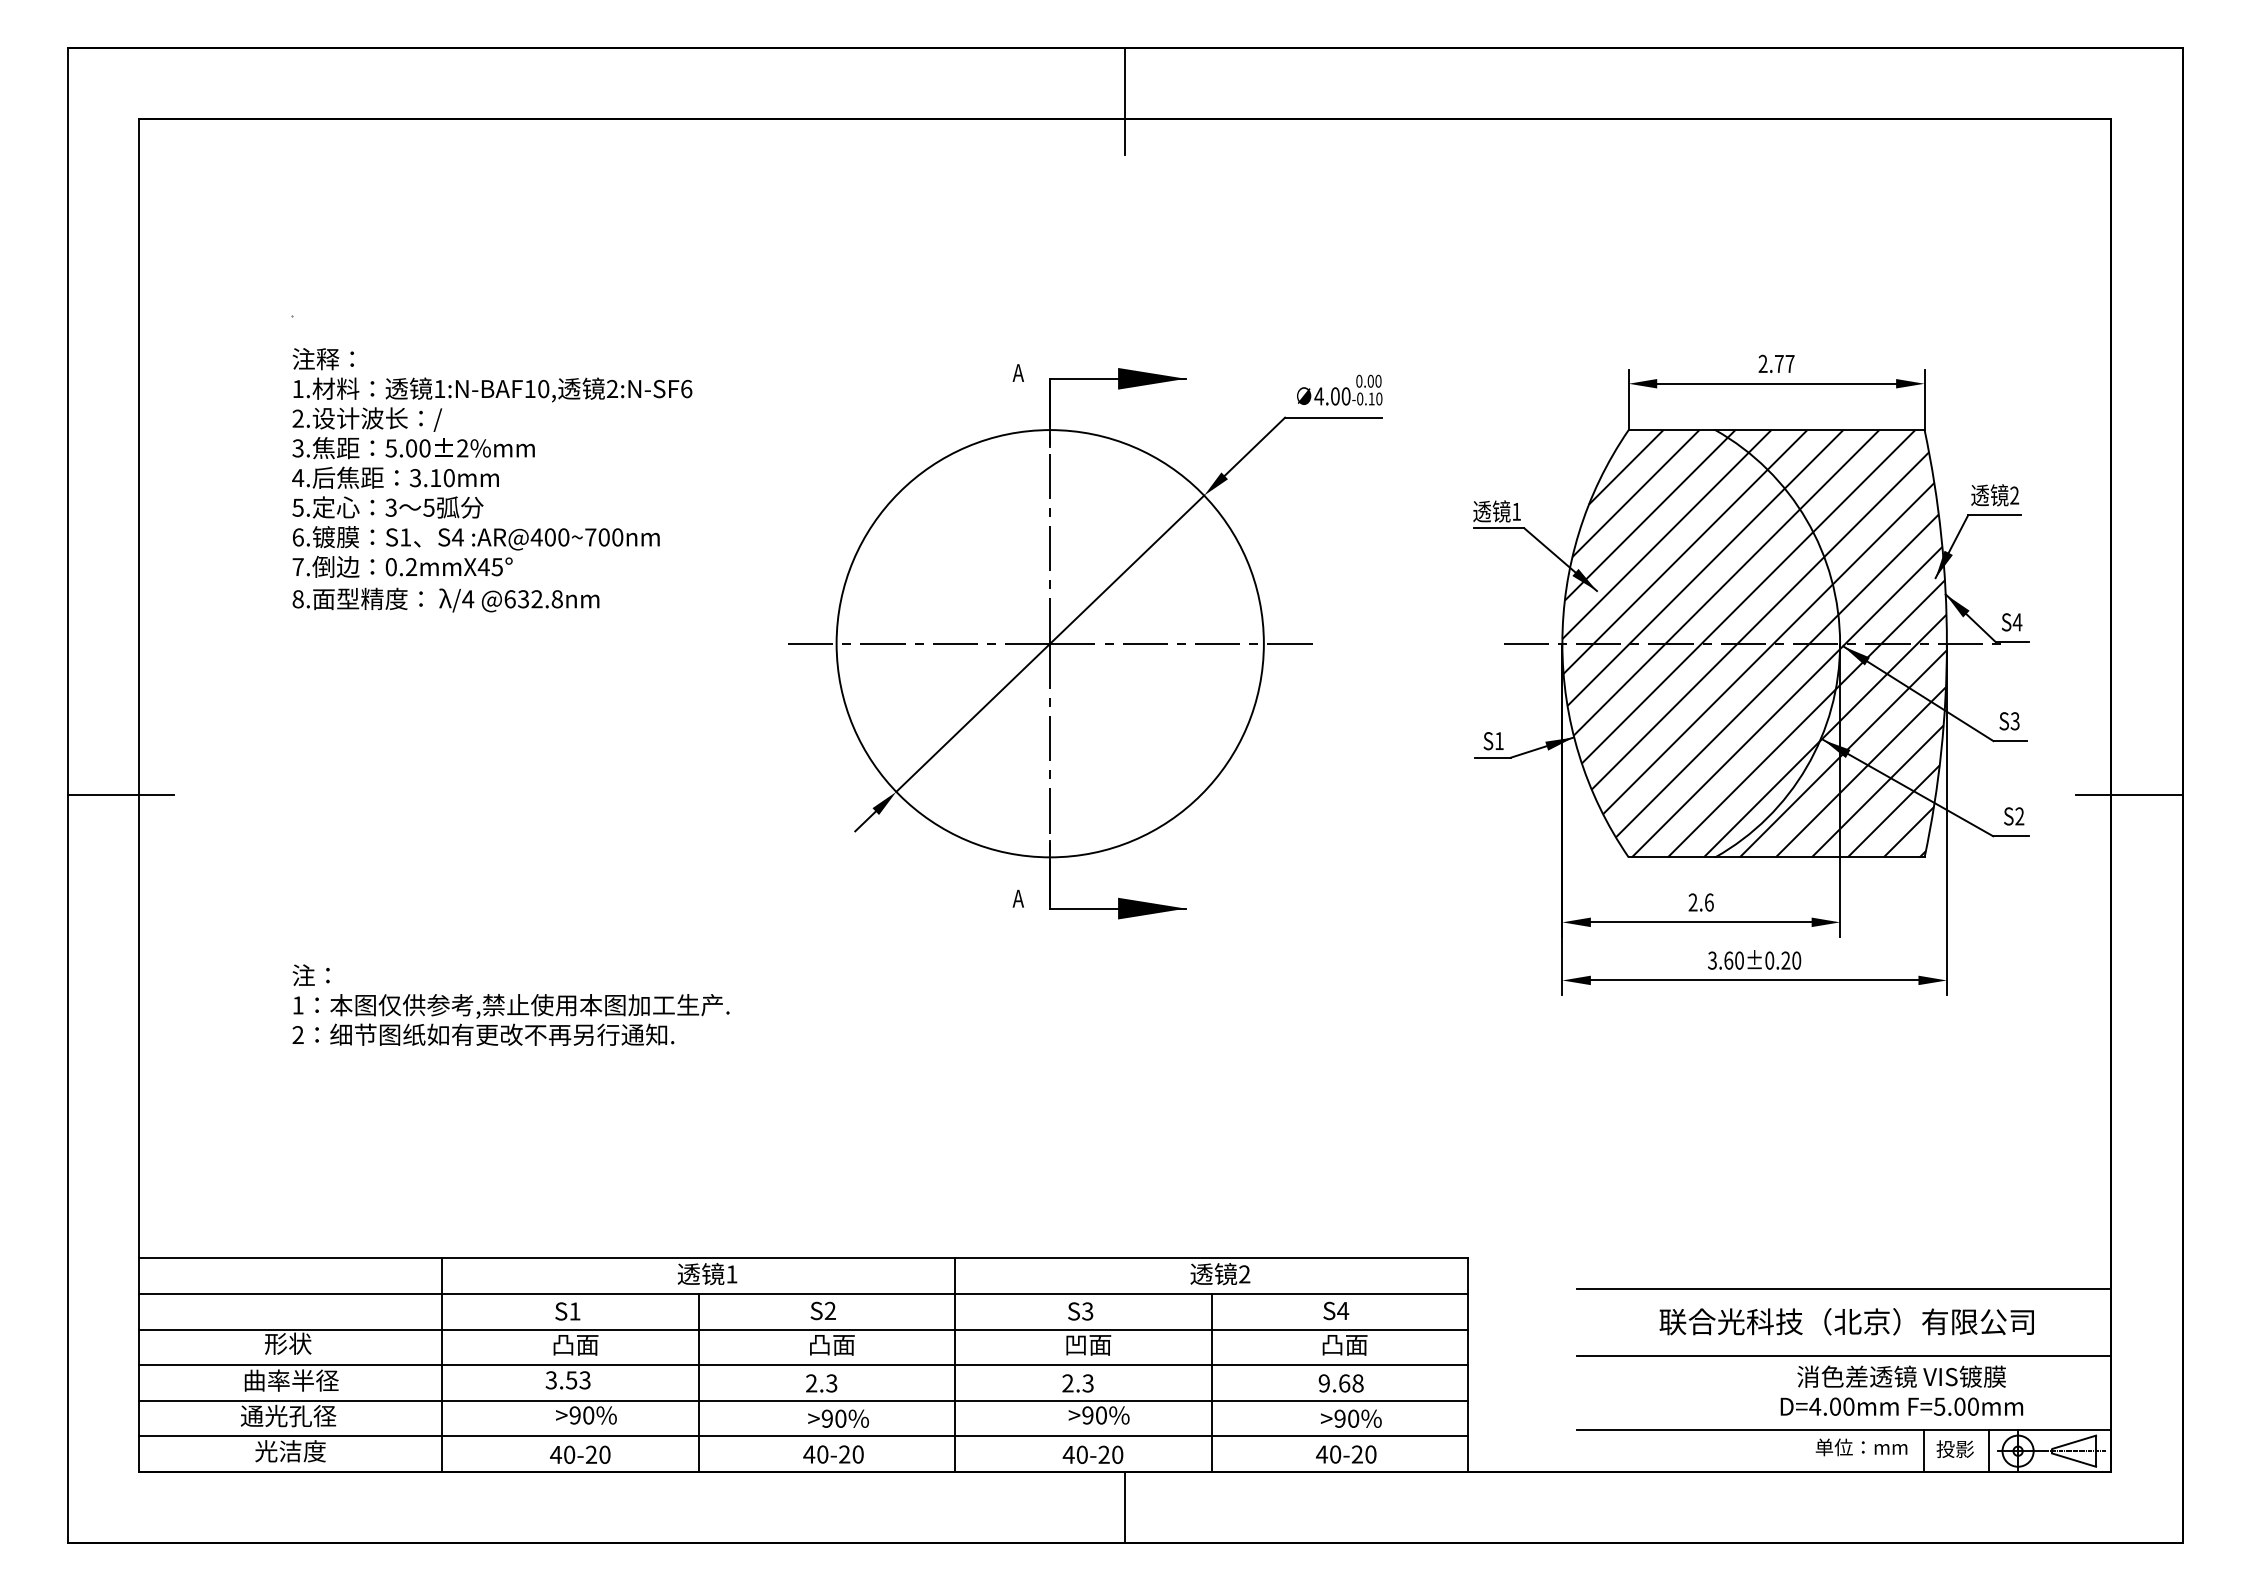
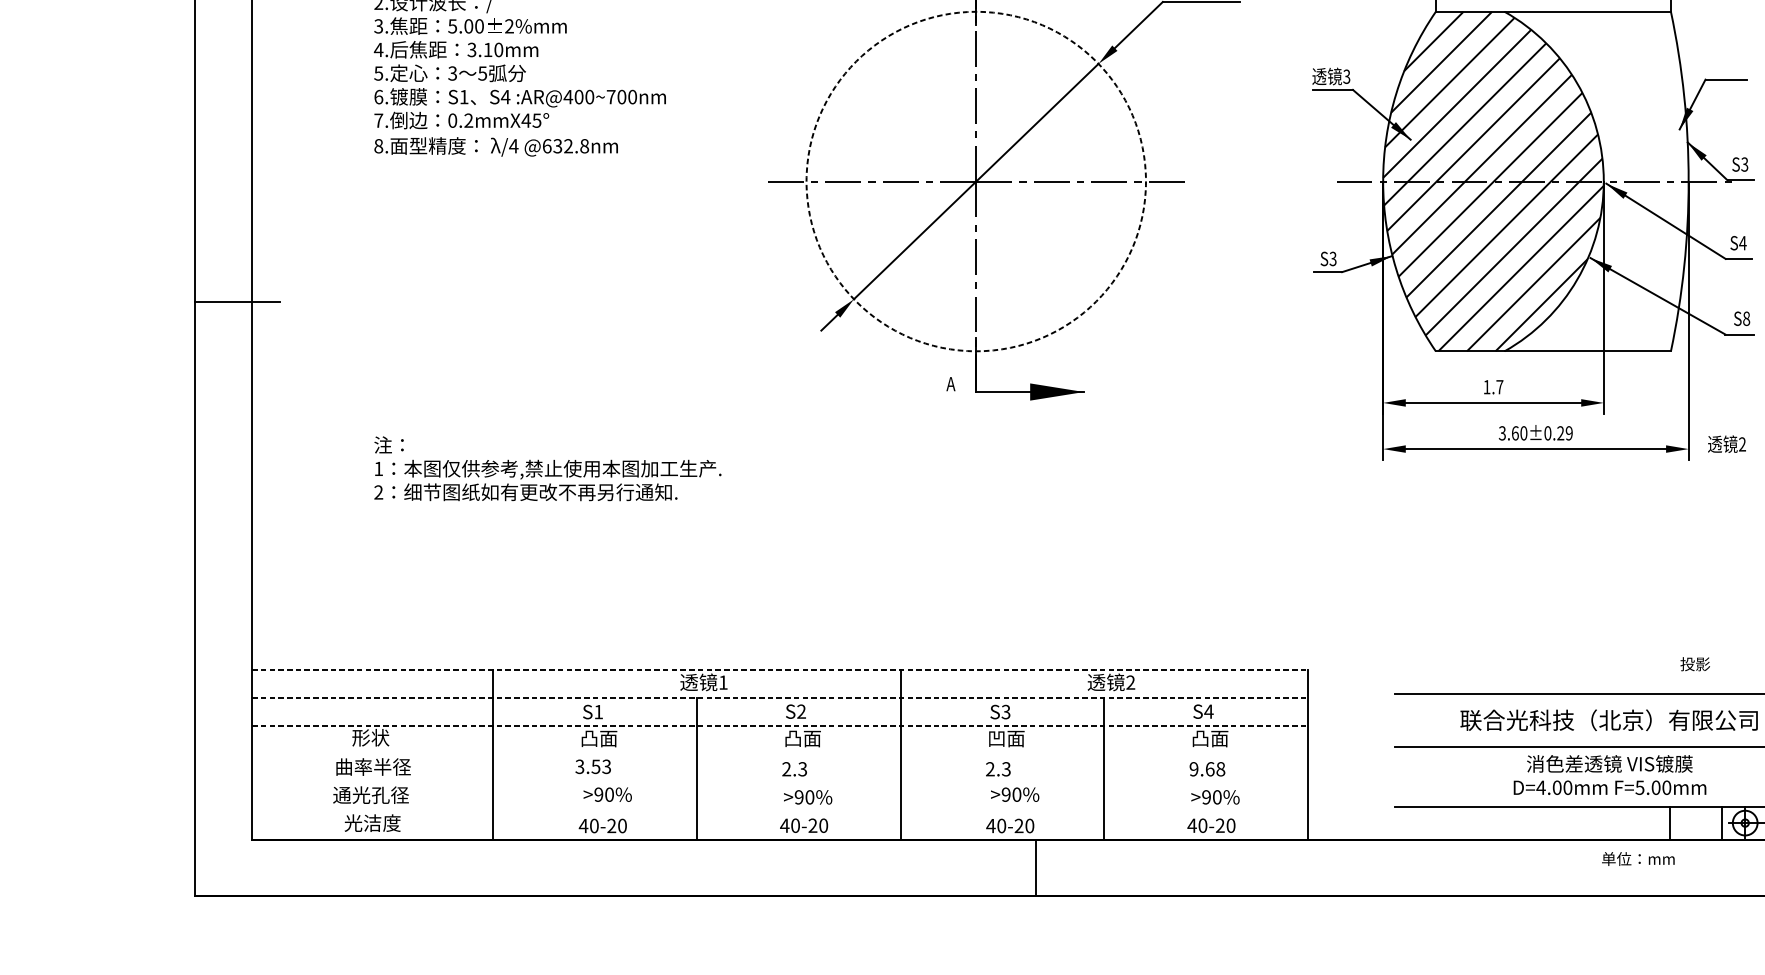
text: (1995, 495) -> (1727, 444), moved
text: (1516, 511) -> (1346, 76), 1 -> 3
text: (2017, 622) -> (1744, 164), S4 -> S3
circle: (1049, 643) -> (975, 181), solid -> dashed
hatch: (1830, 643) -> (1596, 181), removed
text: (2015, 721) -> (1743, 243), S3 -> S4
text: (1499, 741) -> (1333, 259), S1 -> S3
text: (2019, 816) -> (1746, 318), S2 -> S8
text: (1700, 902) -> (1492, 387), 2.6 -> 1.7
text: (1796, 960) -> (1569, 433), 3.60±0.20 -> 3.60±0.29
line: (803, 1258) -> (780, 670), solid -> dashed
line: (803, 1293) -> (780, 697), solid -> dashed
line: (803, 1329) -> (780, 726), solid -> dashed
line: (802, 1365) -> (779, 755), removed
text: (1901, 1390) -> (1609, 774), moved
line: (802, 1400) -> (779, 782), removed
line: (802, 1436) -> (779, 811), removed
text: (1861, 1447) -> (1638, 859), moved
text: (1954, 1449) -> (1694, 664), moved

